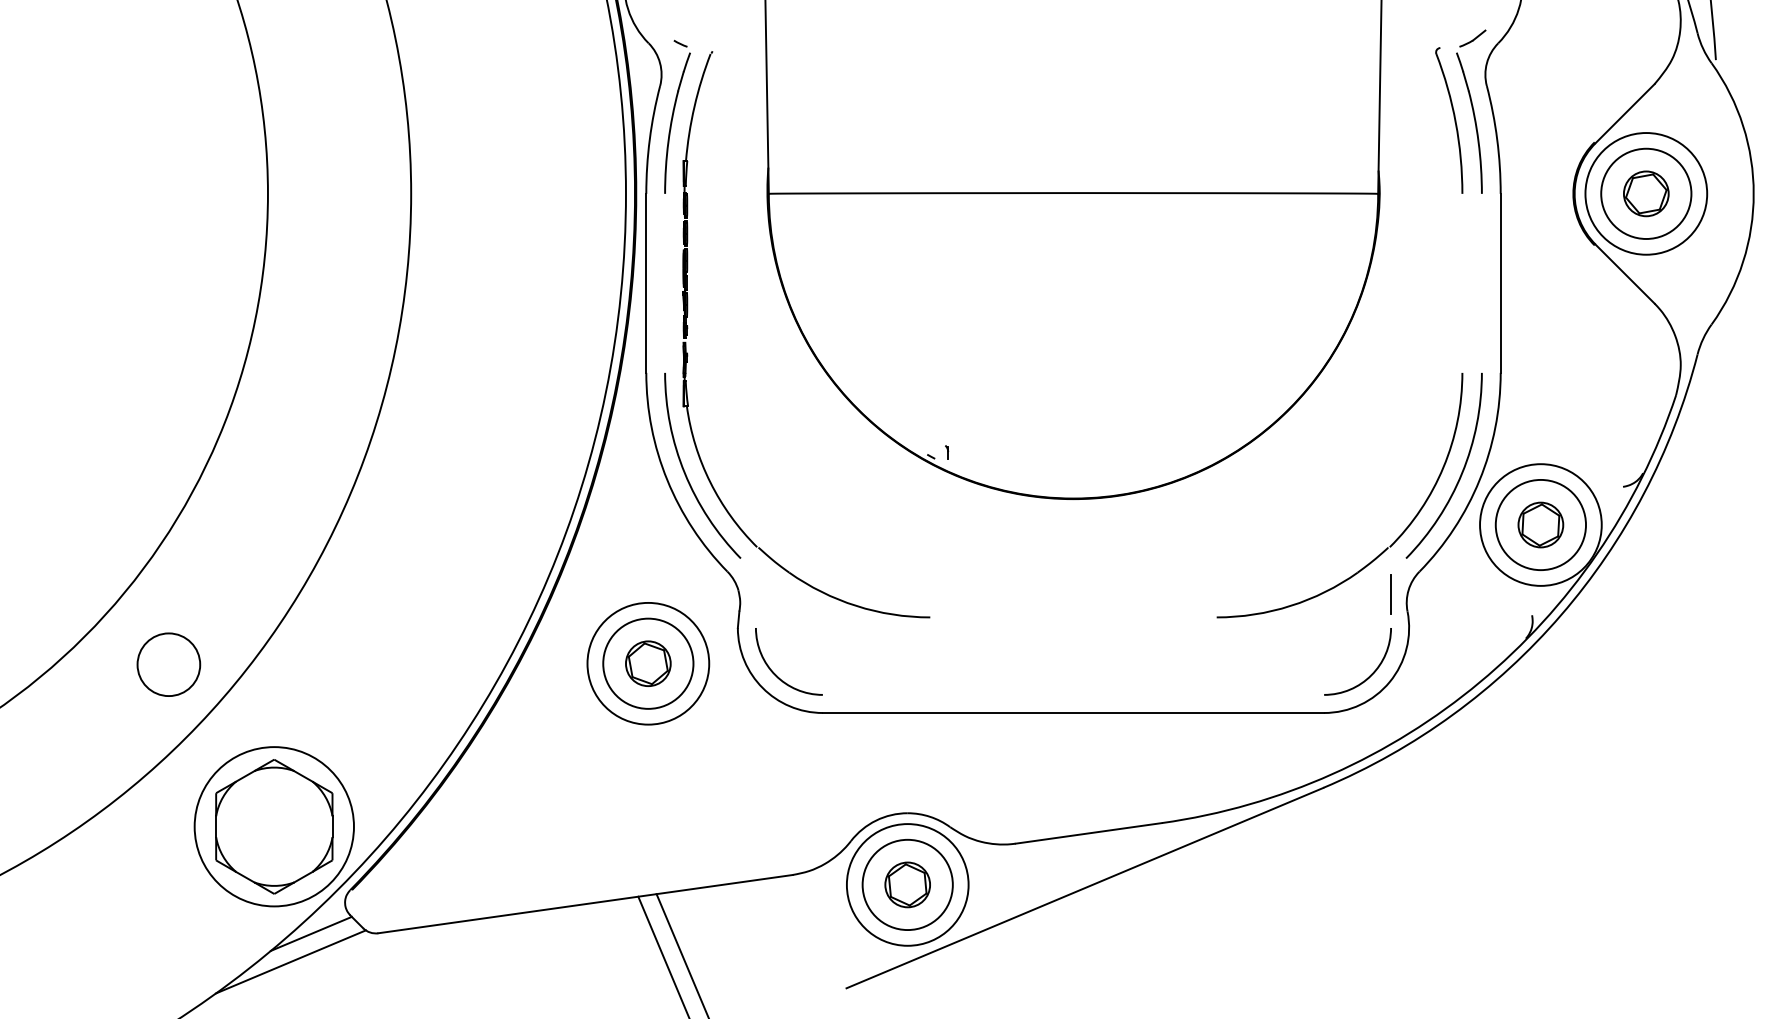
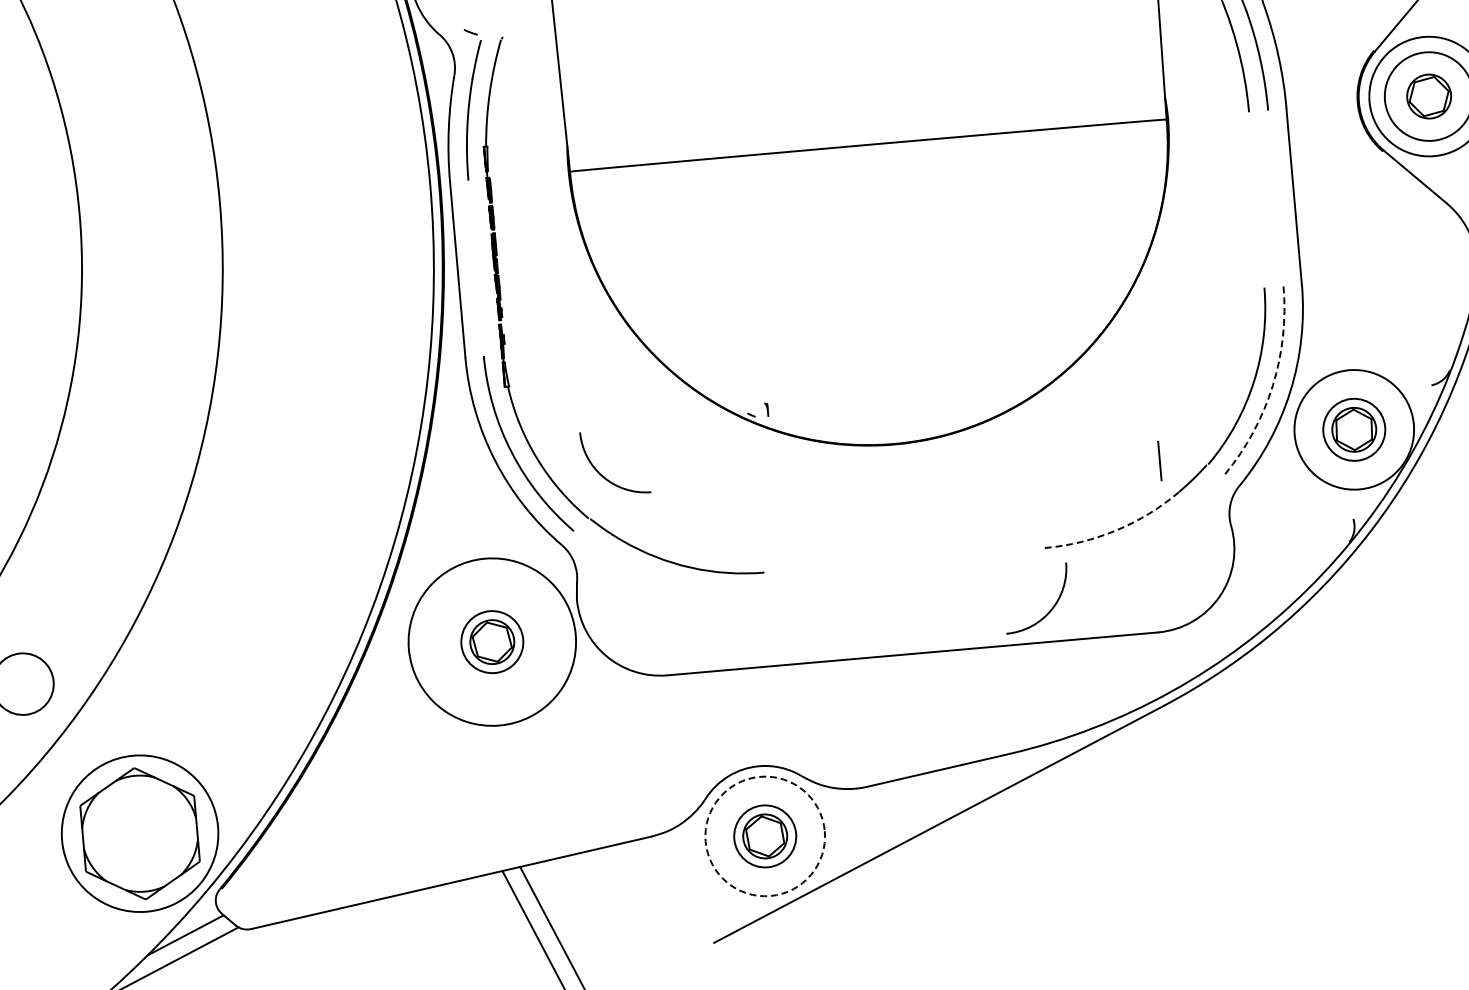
arc: (1462, 473) -> (1273, 386), solid -> dashed
circle: (1540, 524) -> (1353, 429), size x0.7
line: (1390, 594) -> (1159, 461), moved
arc: (1290, 605) -> (1116, 530), solid -> dashed
circle: (648, 663) -> (492, 641), size x0.7
circle: (648, 663) -> (492, 641), size x1.4
arc: (775, 673) -> (603, 475), moved
arc: (1370, 674) -> (1050, 609), moved
circle: (907, 884) -> (764, 836), size x0.7
circle: (907, 884) -> (764, 836), solid -> dashed

